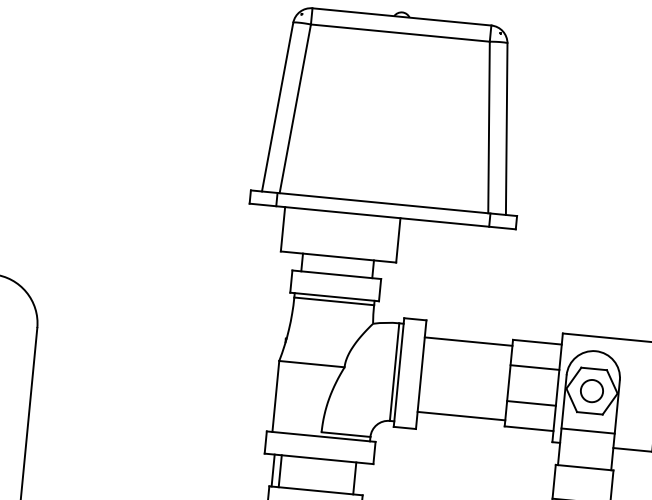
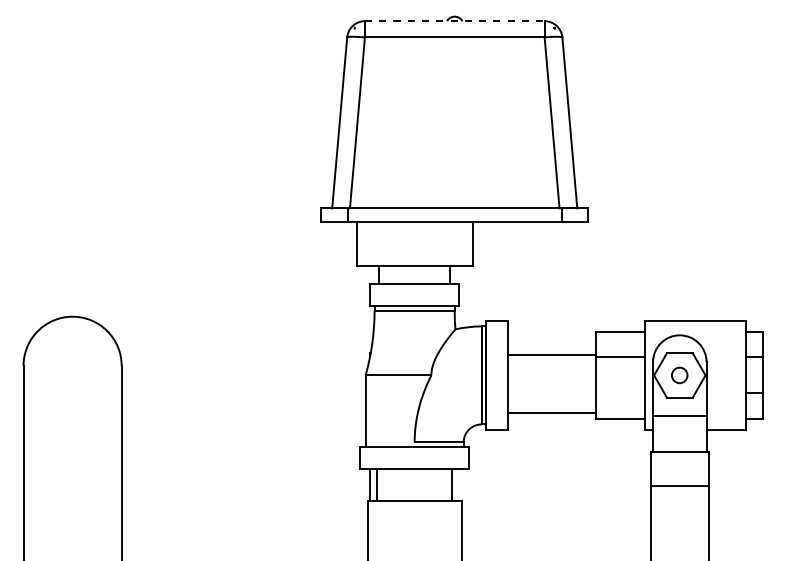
line: (401, 17) -> (454, 21), solid -> dashed
line: (468, 341) -> (552, 354), moved
circle: (591, 391) -> (679, 375), size x0.7
line: (531, 403) -> (620, 393), removed

